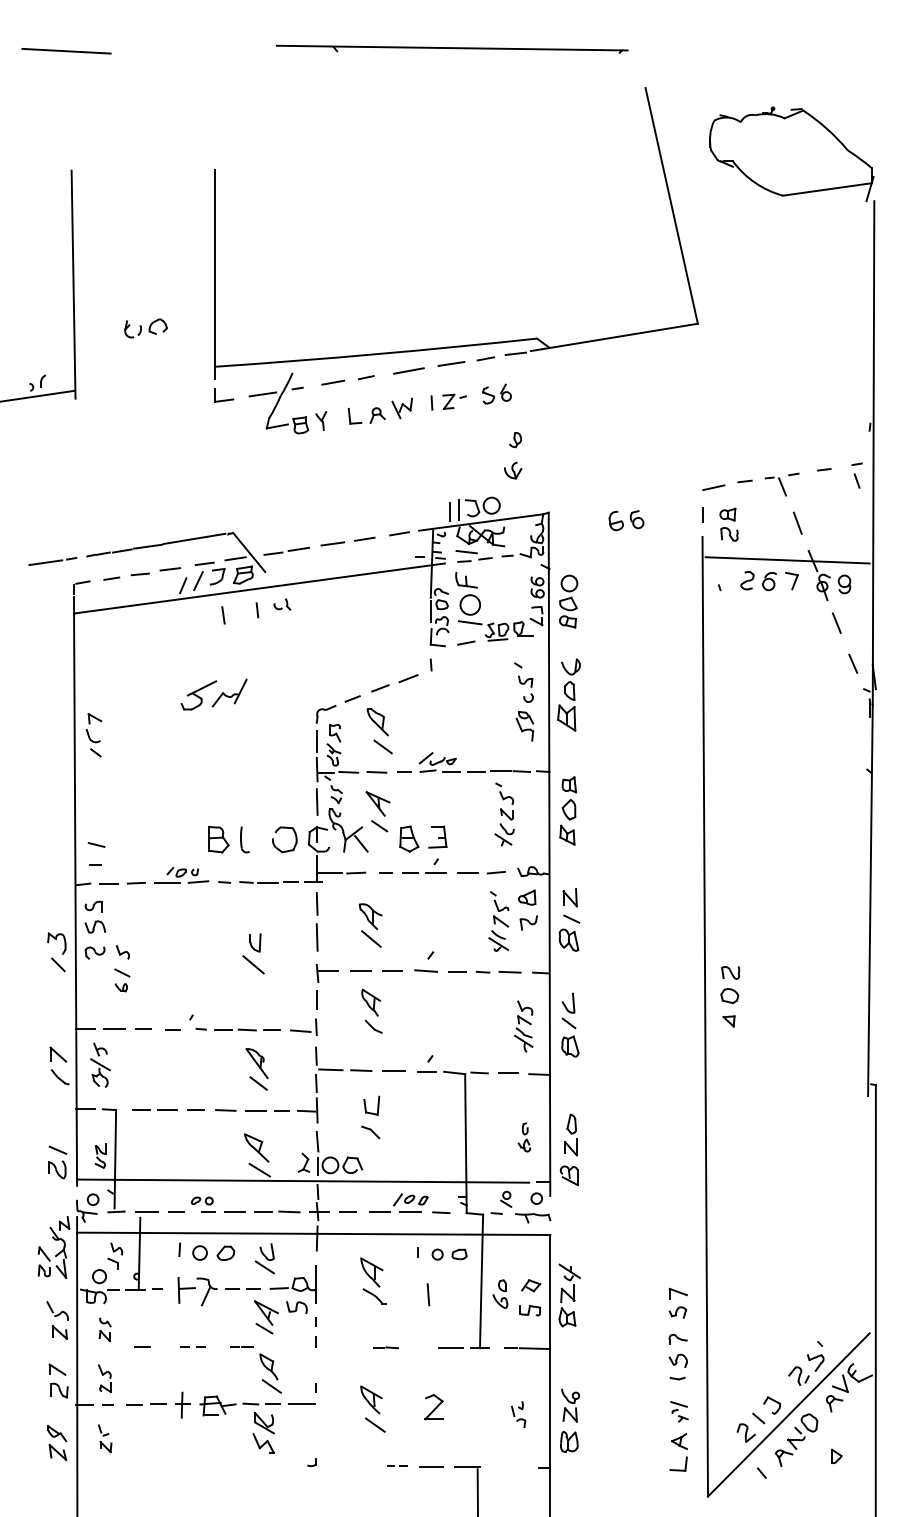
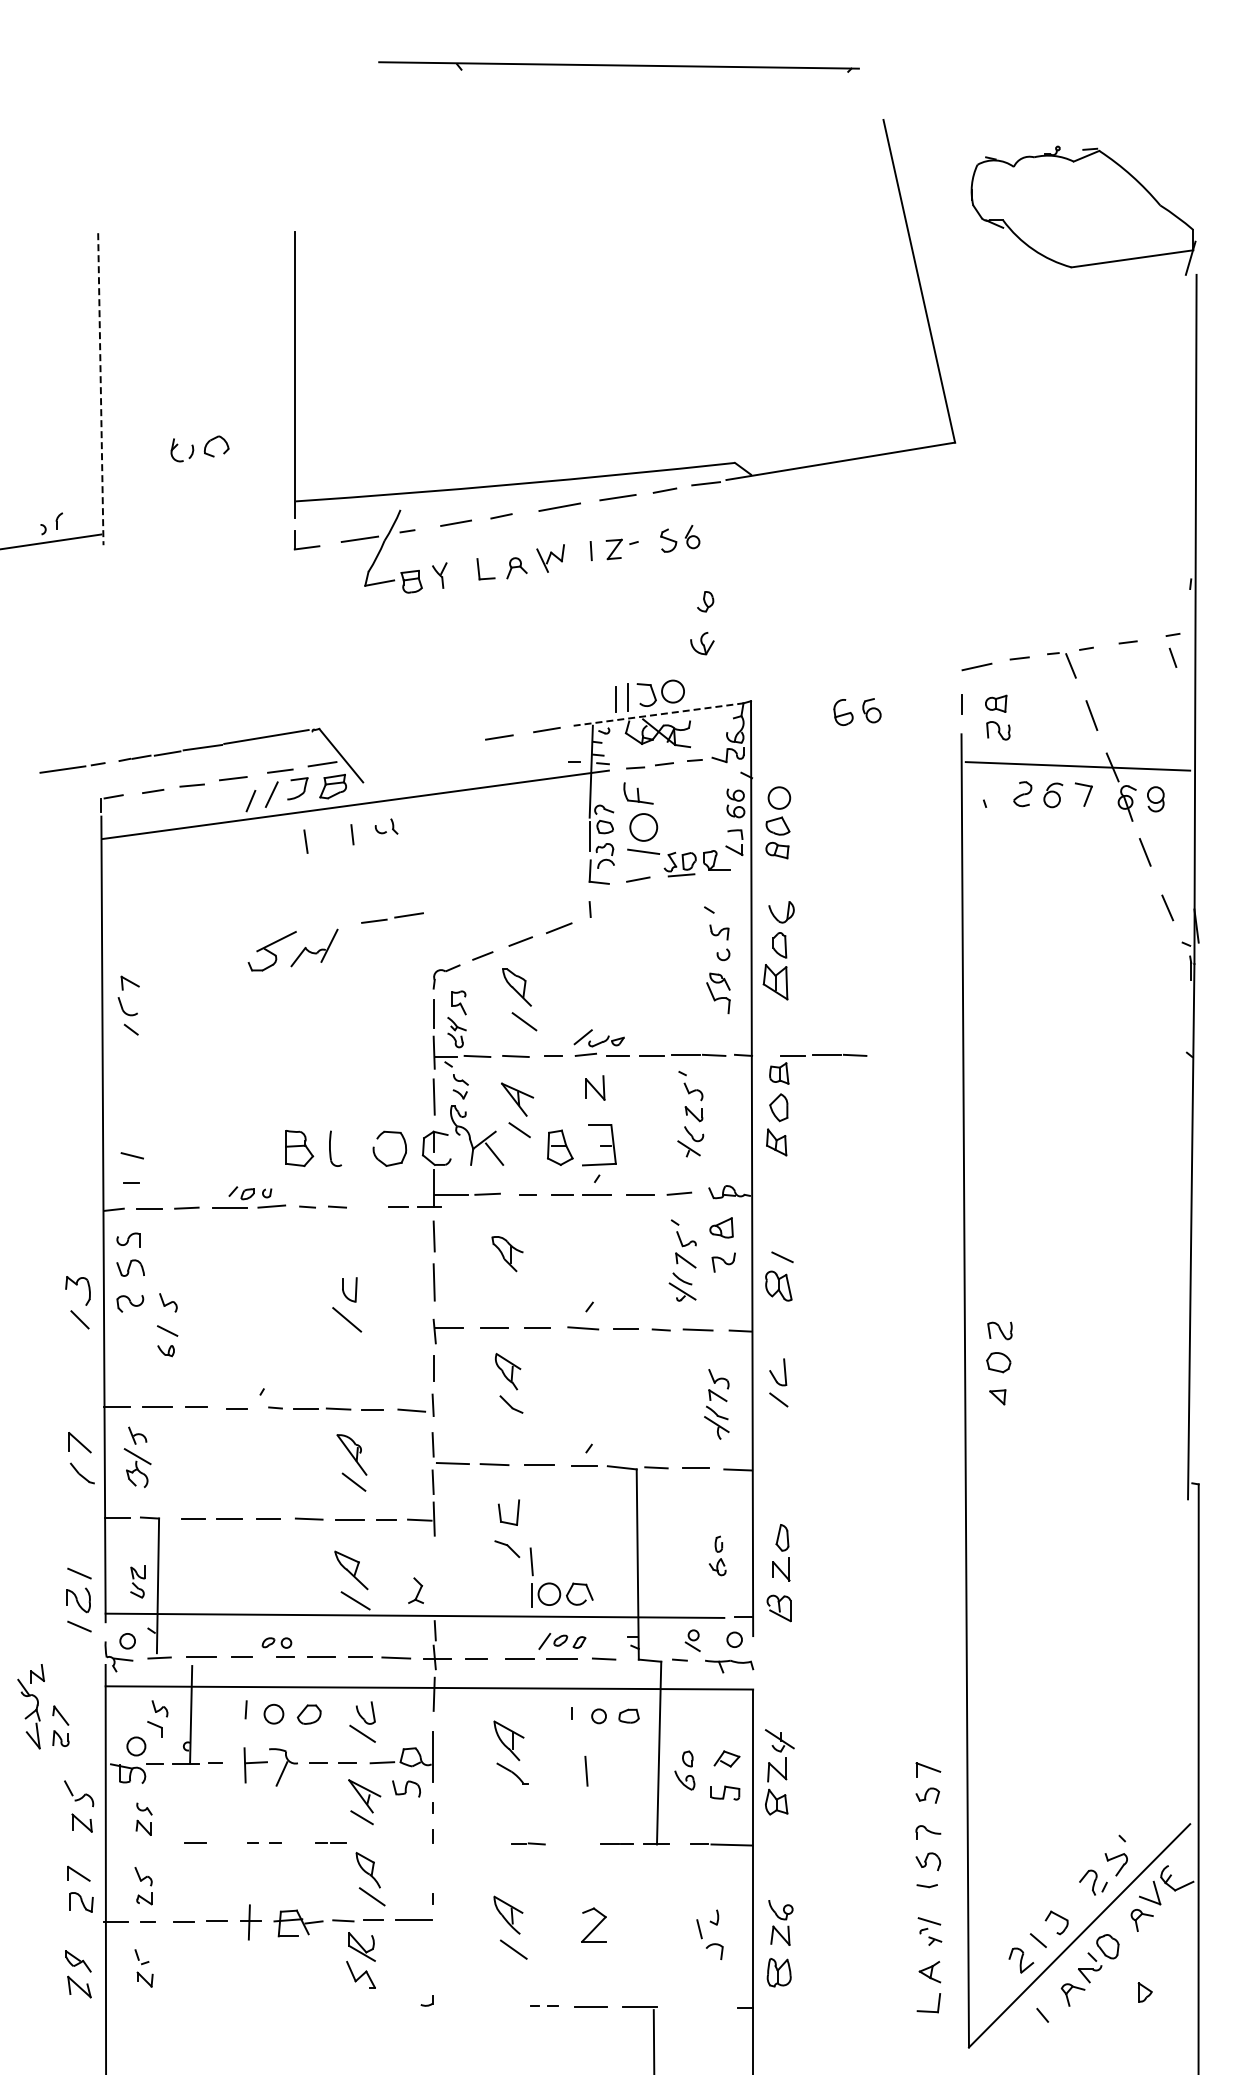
line: (66, 51) -> (90, 69), removed
line: (73, 284) -> (100, 389), solid -> dashed
line: (481, 522) -> (658, 714), solid -> dashed
line: (332, 543) -> (455, 743), removed
part: (286, 550) -> (392, 917), moved
line: (466, 551) -> (638, 754), removed
part: (601, 770) -> (823, 1054), added
part: (437, 836) -> (598, 1144), size x1.4
line: (267, 882) -> (366, 1207), removed
part: (570, 897) -> (595, 1087), moved
line: (371, 939) -> (508, 1284), removed
part: (570, 1046) -> (780, 1431), removed
part: (335, 1158) -> (556, 1584), moved
line: (57, 1188) -> (79, 1626), added
part: (59, 1247) -> (30, 1706), moved
part: (518, 1414) -> (709, 1935), size x1.4

